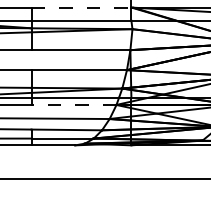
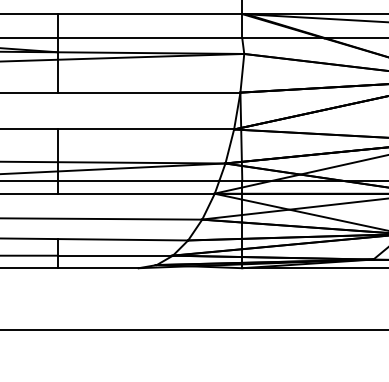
line: (81, 7) -> (150, 13), dashed -> solid
line: (73, 105) -> (135, 194), dashed -> solid

